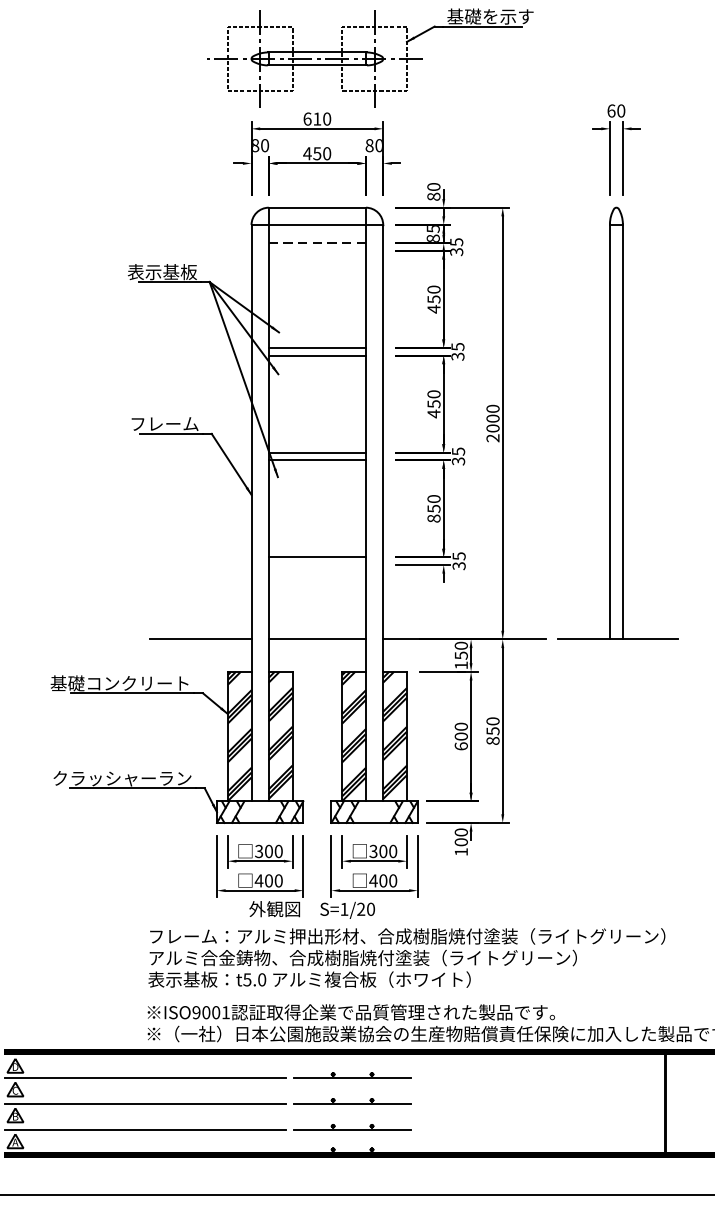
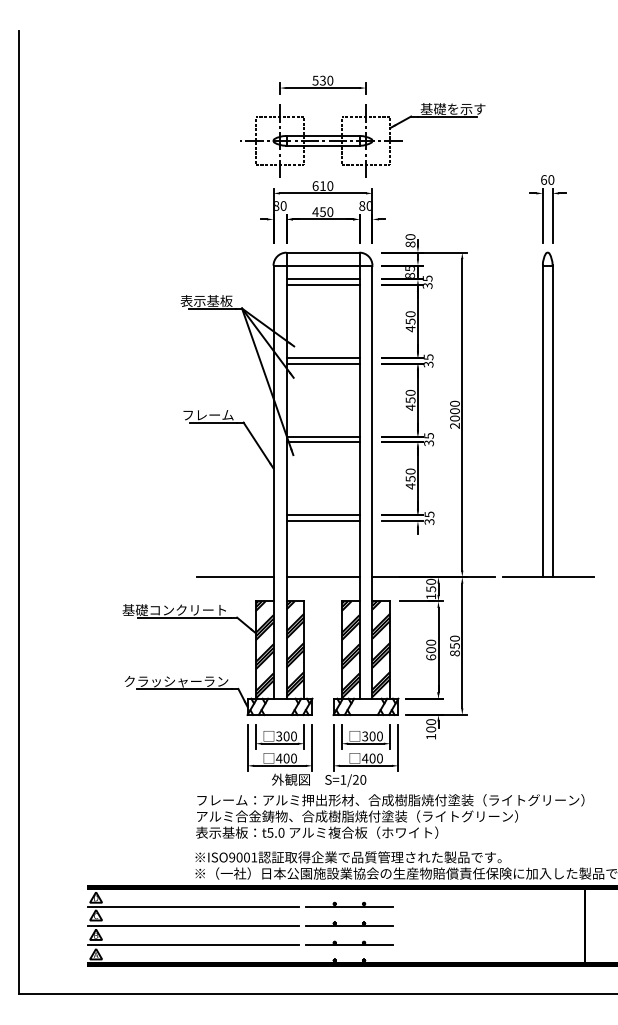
line: (318, 243) -> (323, 279), dashed -> solid
line: (316, 251) -> (322, 285), added
text: (433, 518) -> (410, 486), 850 -> 450
line: (316, 565) -> (322, 521), added

